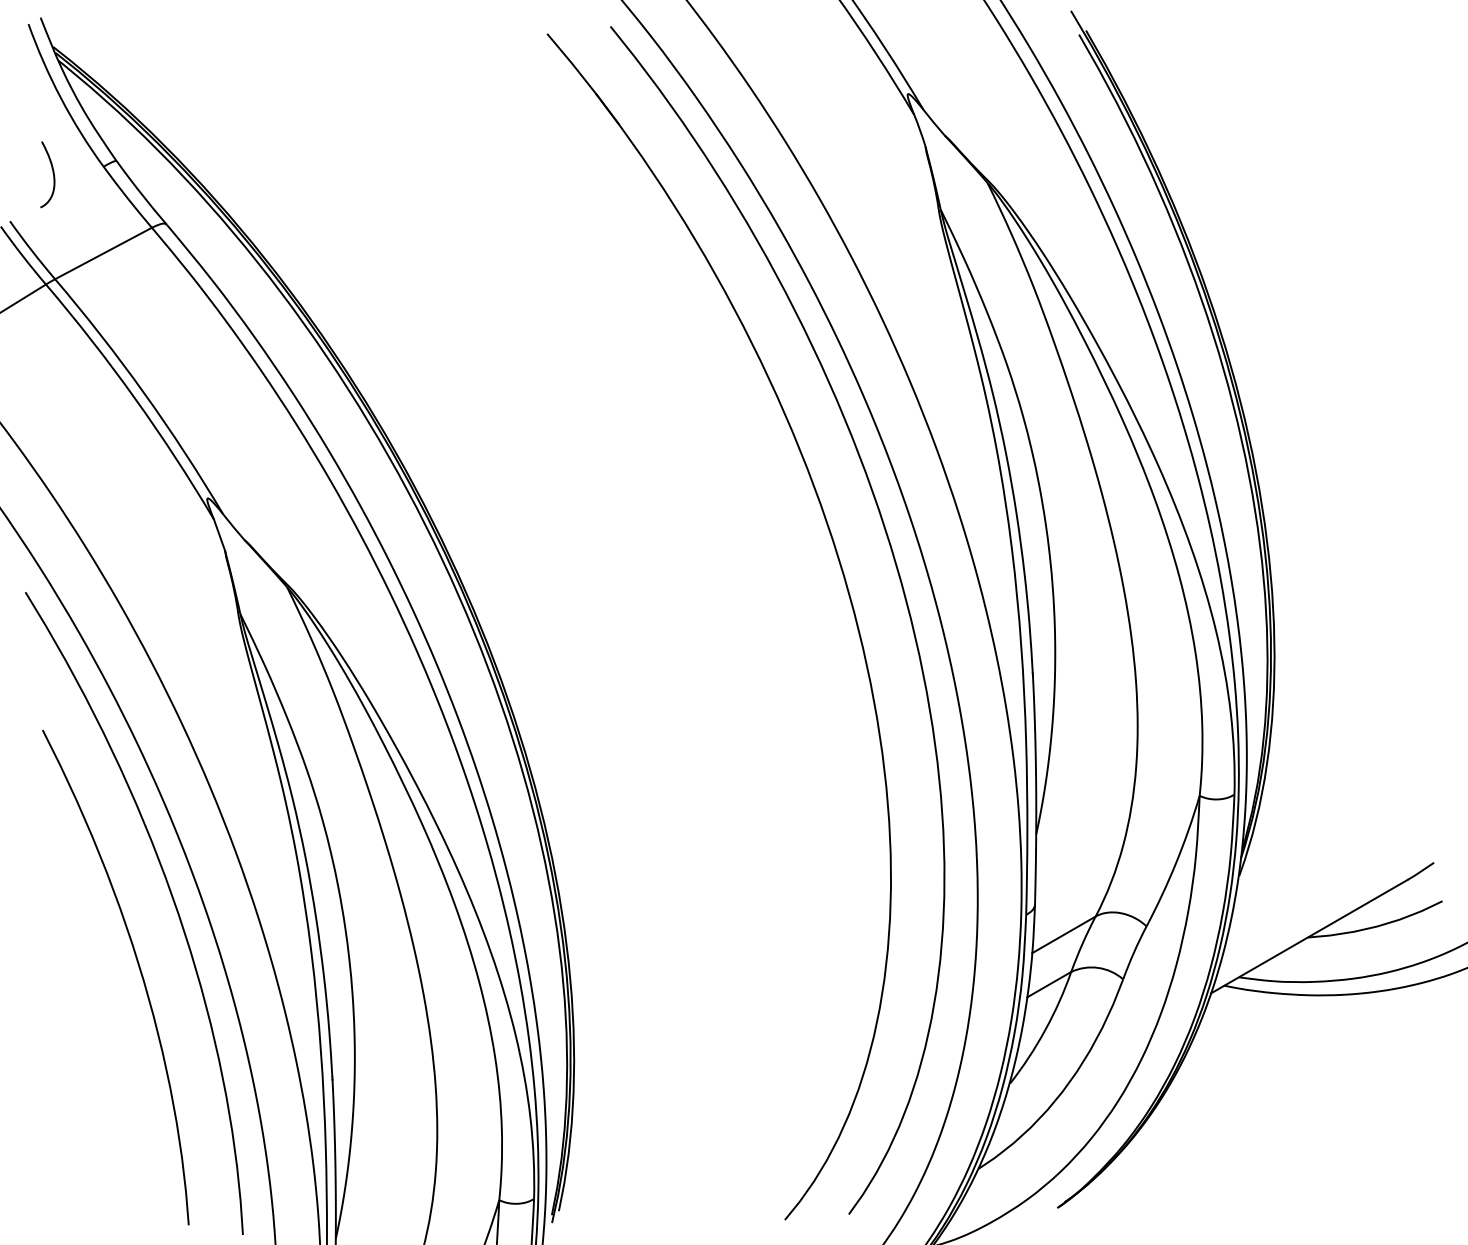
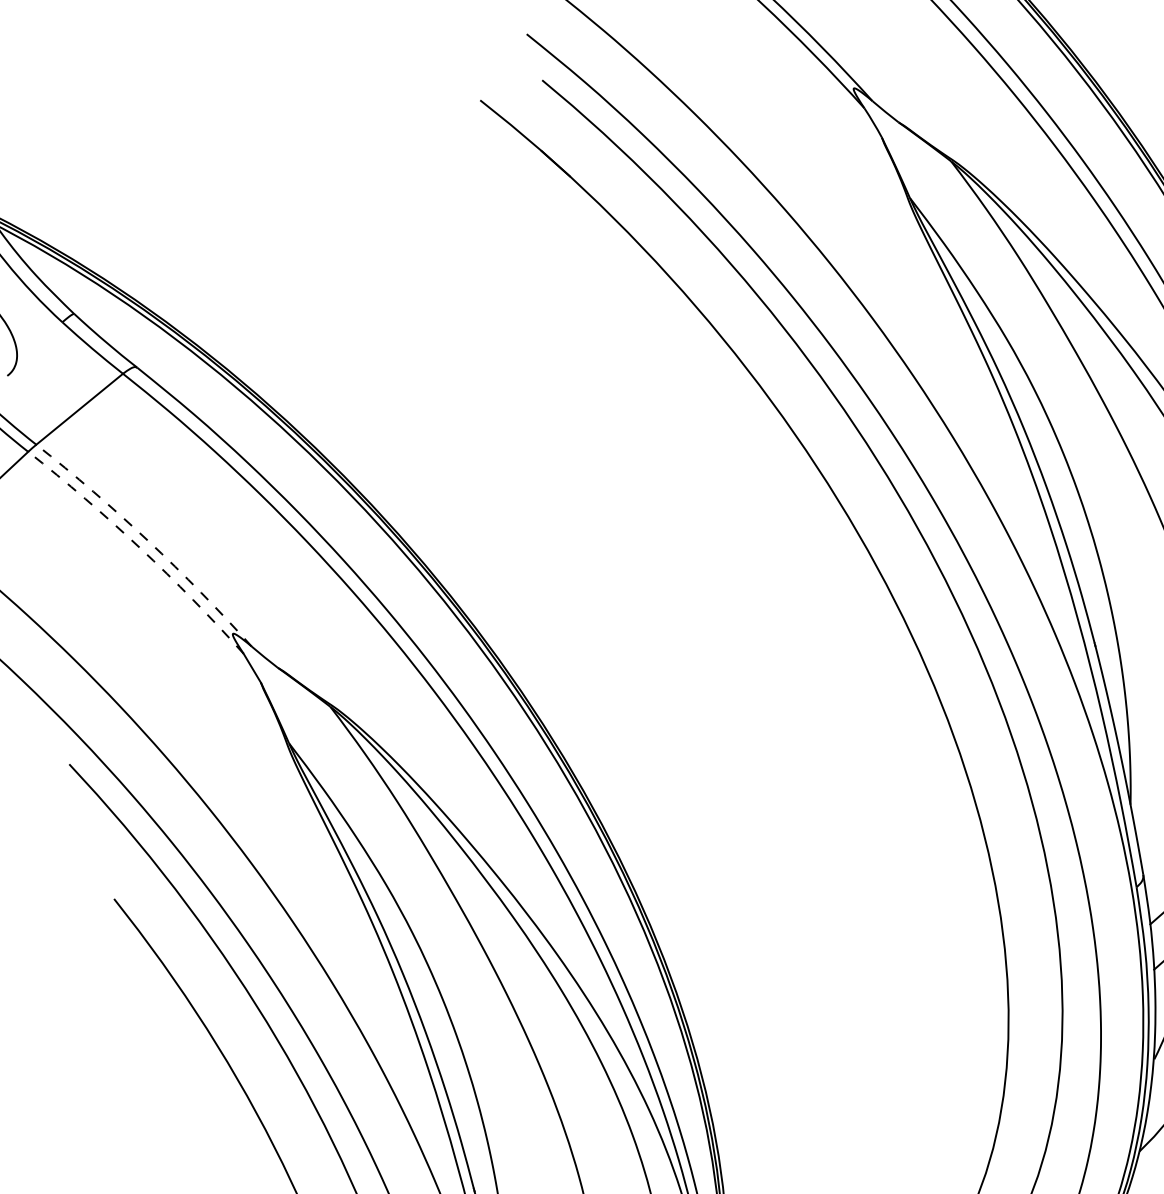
arc: (144, 393) -> (148, 541), solid -> dashed
arc: (135, 398) -> (140, 548), solid -> dashed

